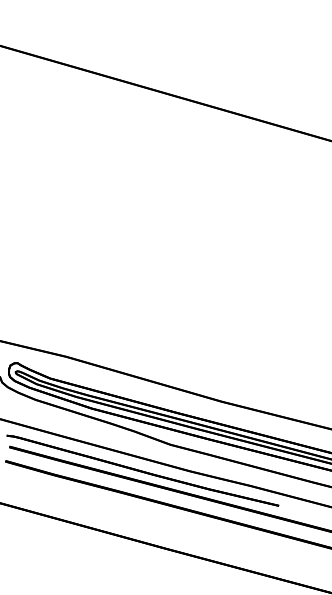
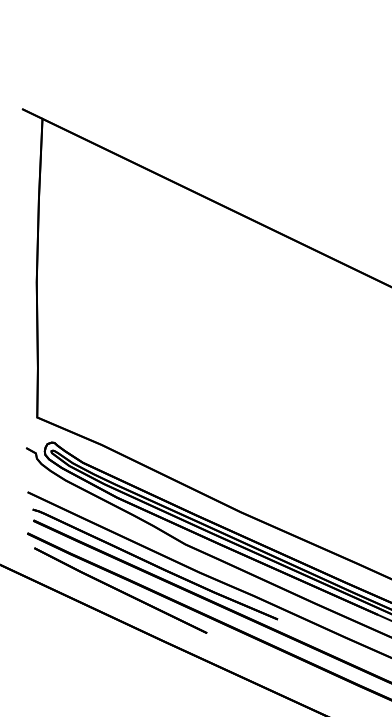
line: (111, 503) -> (120, 590), added

